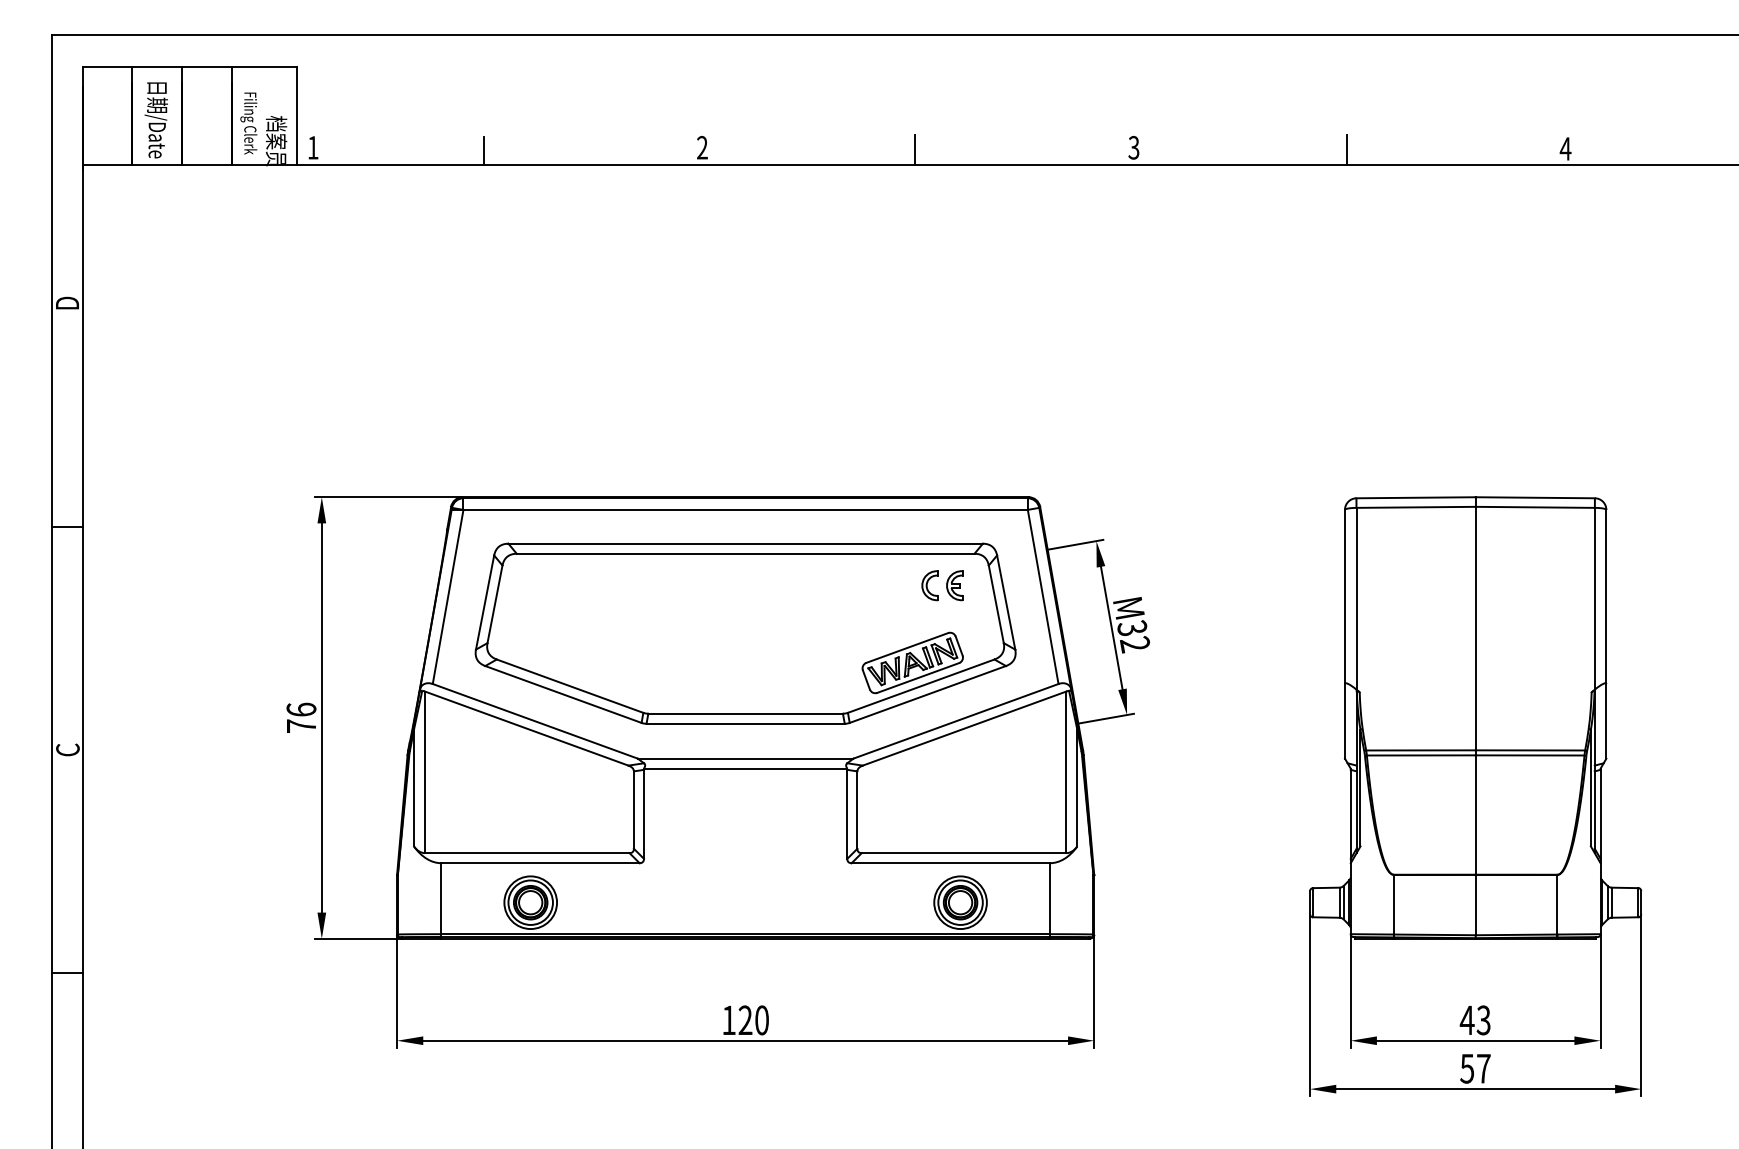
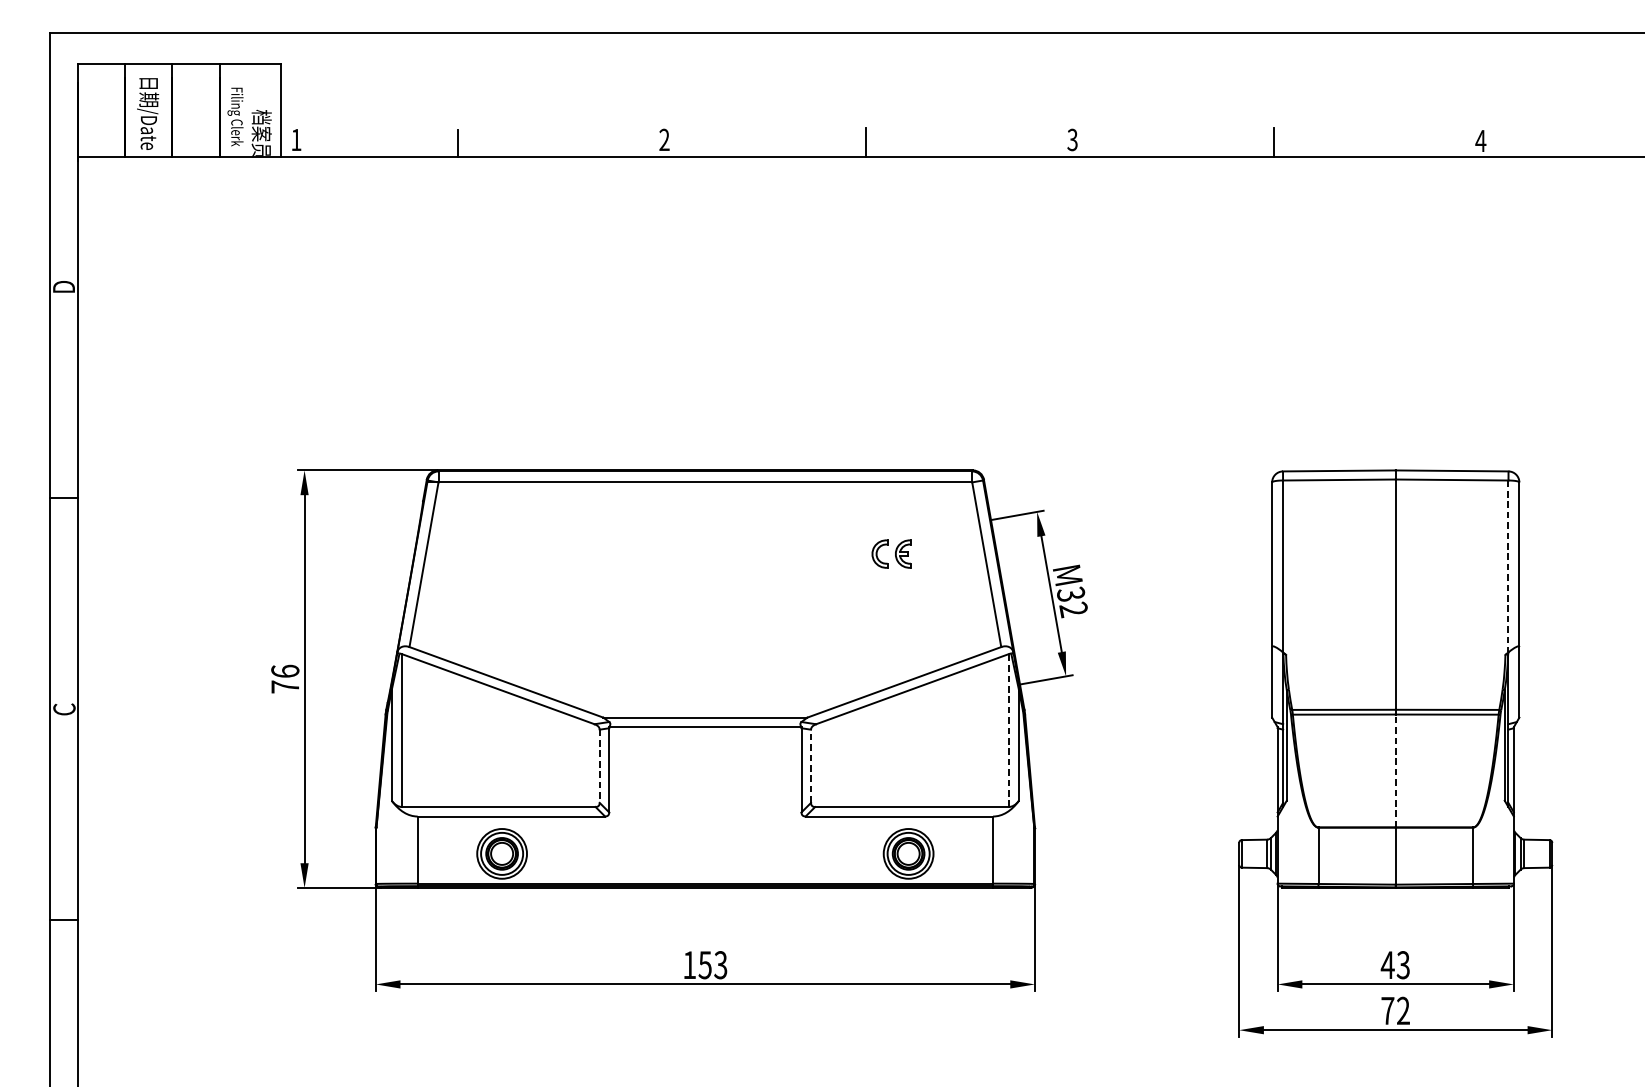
line: (1594, 598) -> (1508, 566), solid -> dashed
part: (745, 633) -> (705, 599), removed
line: (1066, 772) -> (1008, 730), solid -> dashed
line: (633, 810) -> (599, 766), solid -> dashed
line: (857, 810) -> (811, 766), solid -> dashed
line: (1475, 815) -> (1395, 771), solid -> dashed
text: (753, 1020) -> (712, 965), 120 -> 153
text: (1475, 1068) -> (1395, 1010), 57 -> 72

